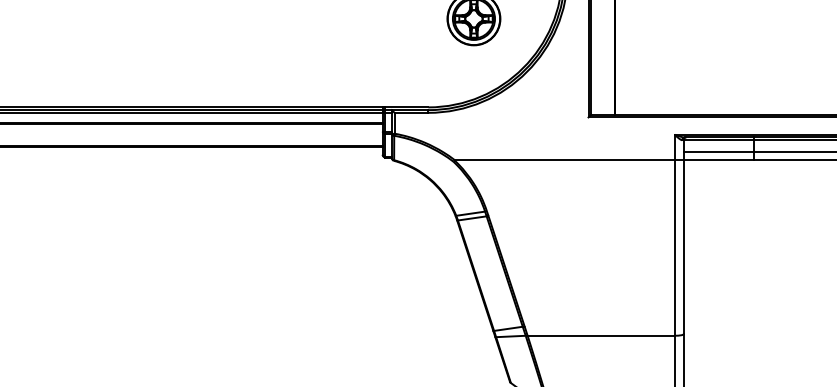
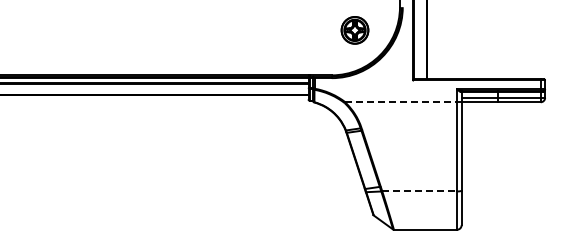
line: (565, 160) -> (401, 102), solid -> dashed
line: (602, 335) -> (420, 191), solid -> dashed

